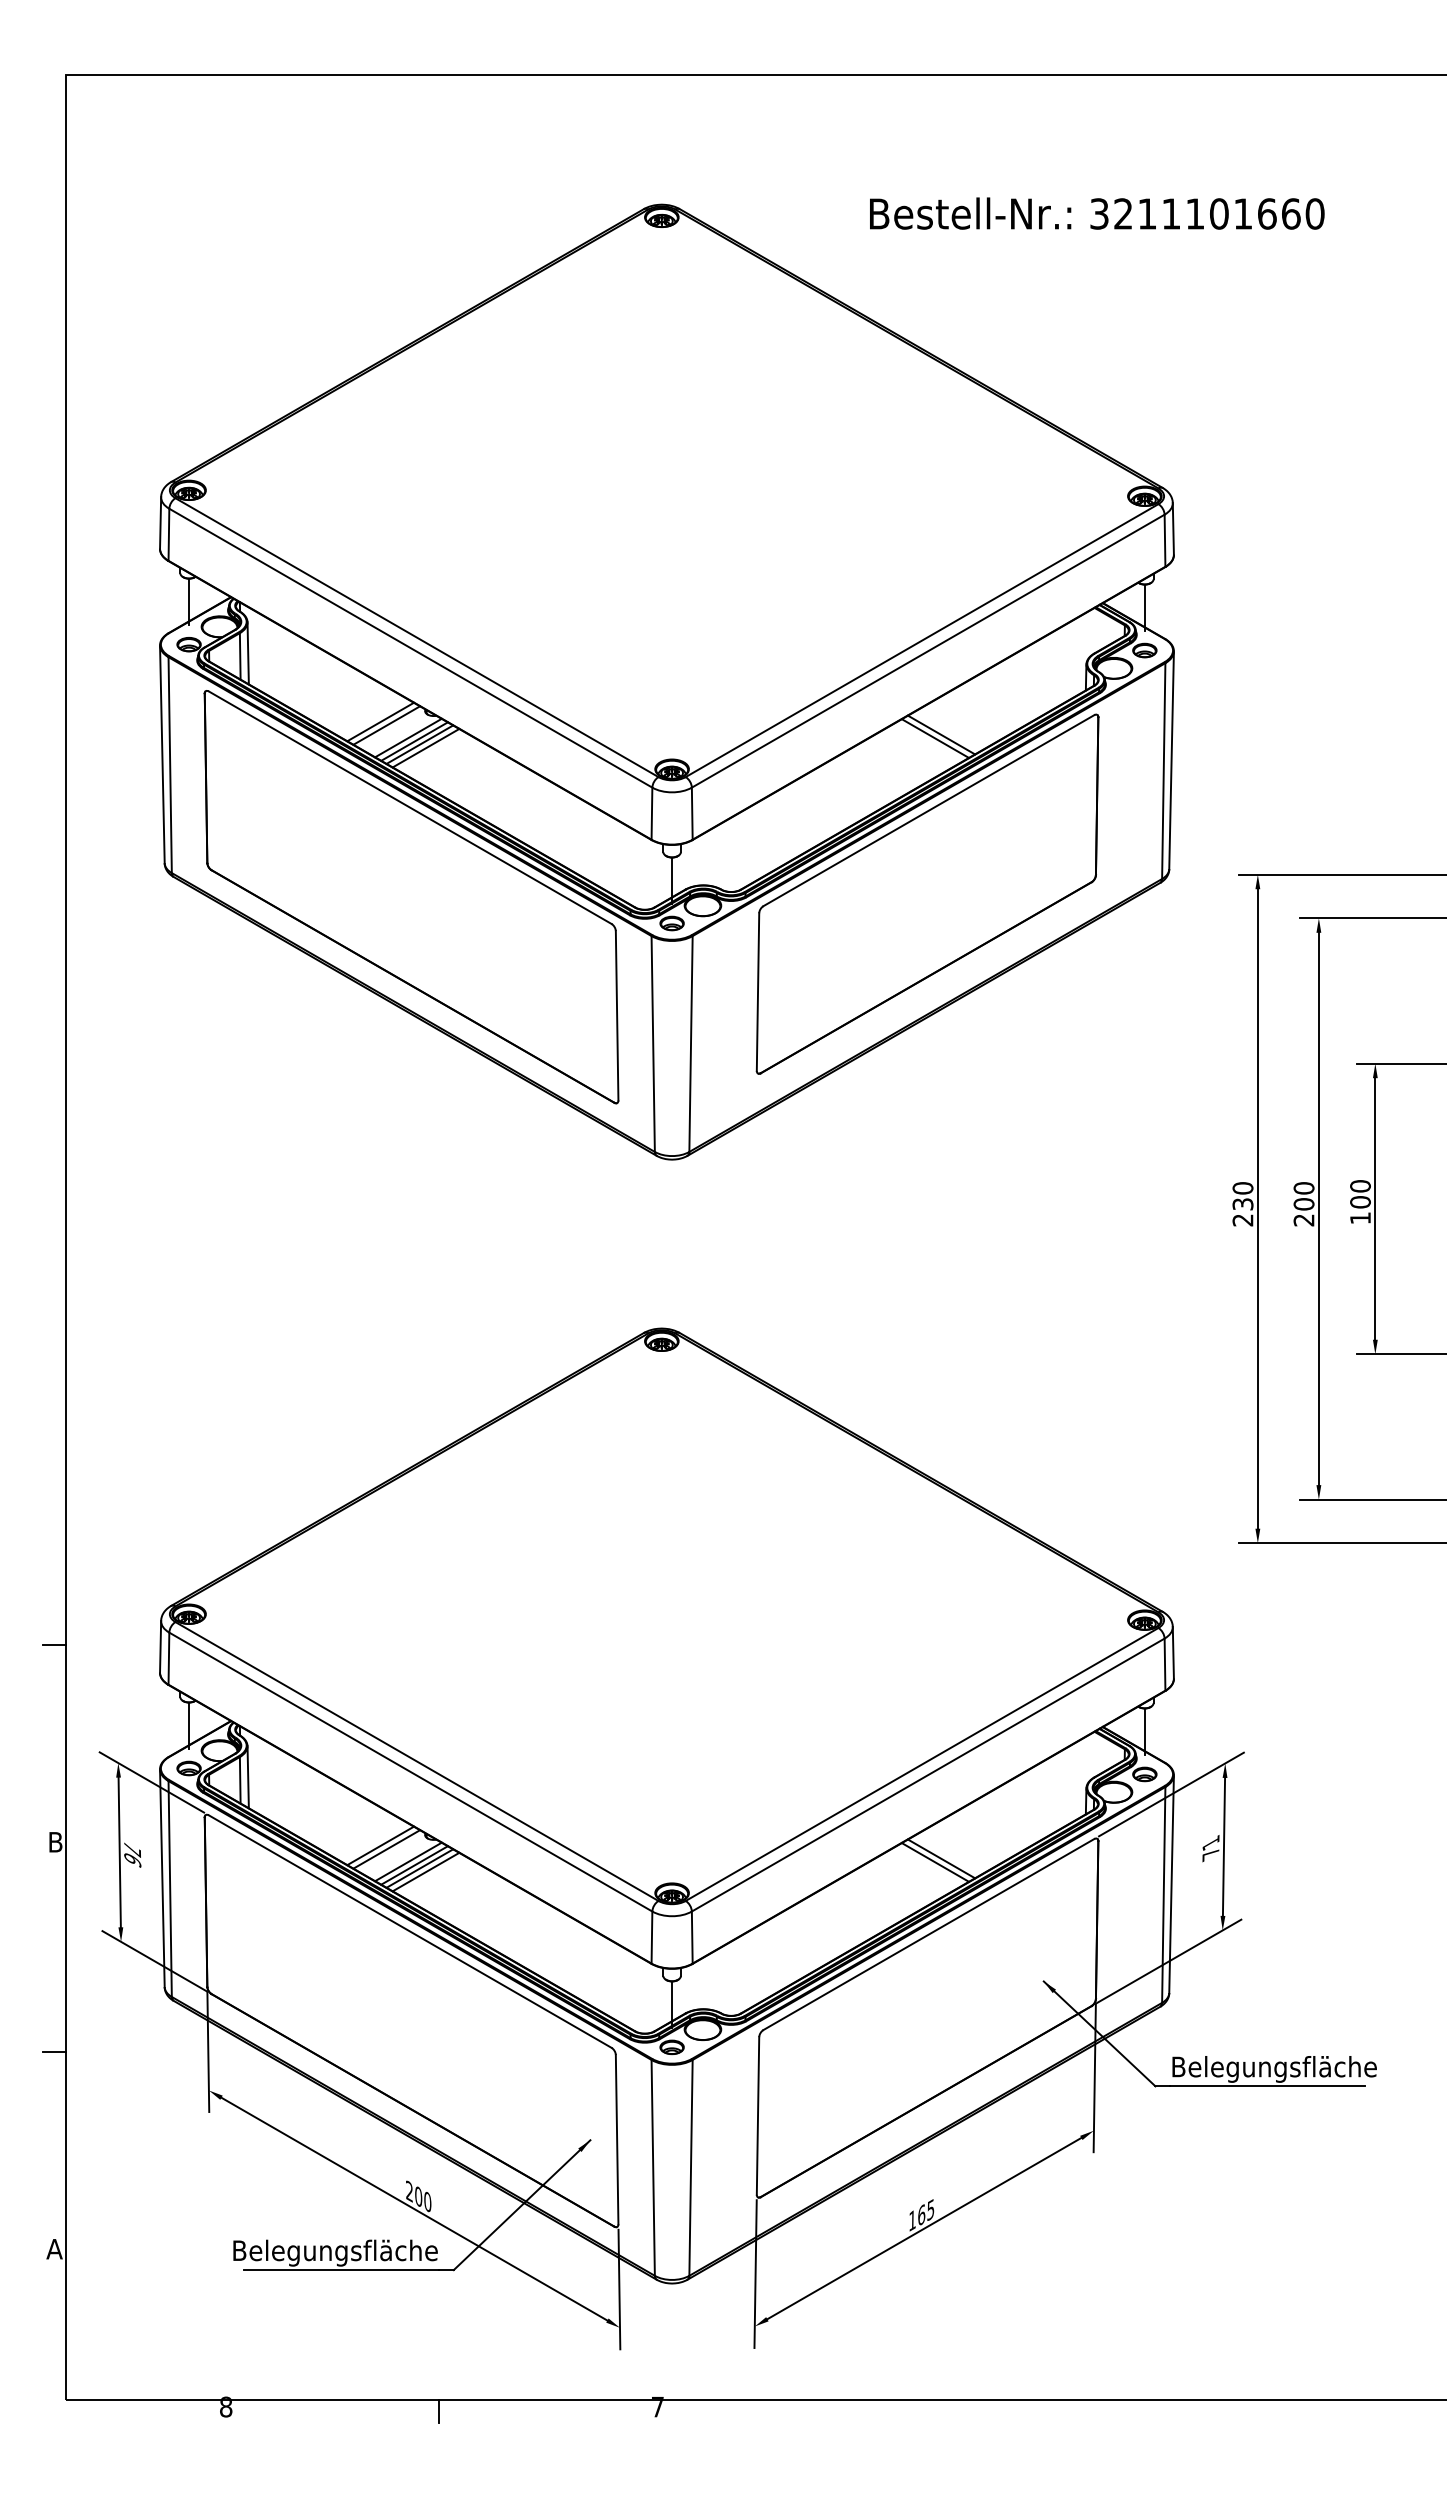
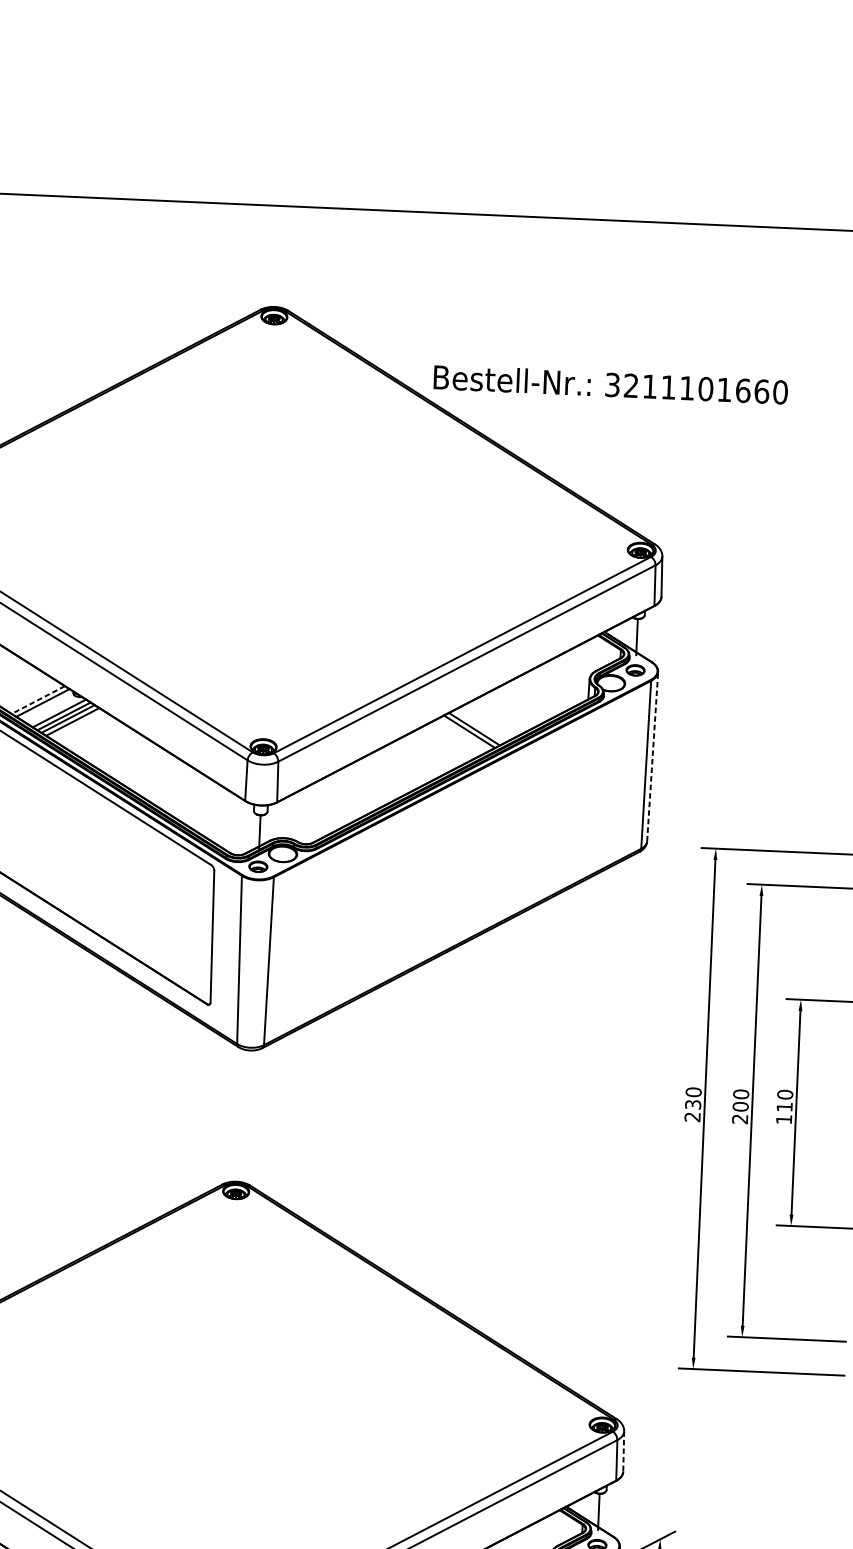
text: (1097, 213) -> (611, 384), moved
line: (380, 722) -> (38, 700), solid -> dashed
line: (1171, 760) -> (652, 756), solid -> dashed
part: (927, 893) -> (458, 852), removed
text: (1360, 1202) -> (784, 1107), 100 -> 110
line: (1173, 1652) -> (623, 1451), solid -> dashed

